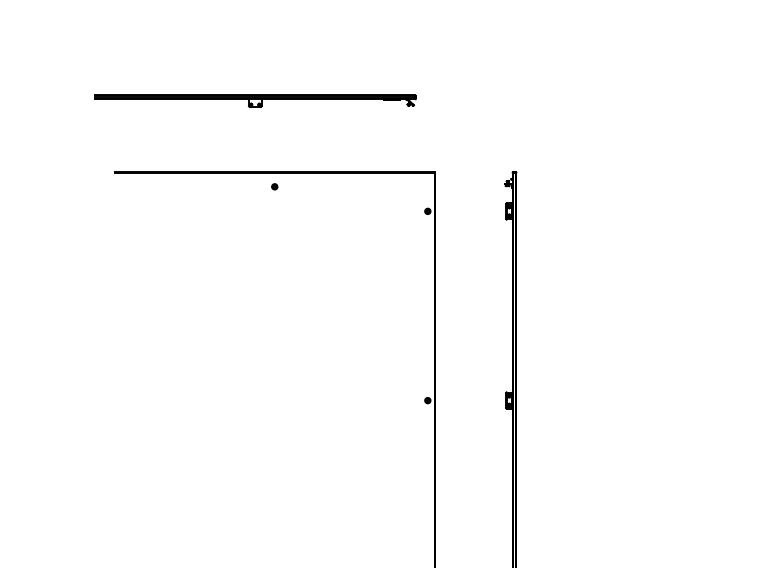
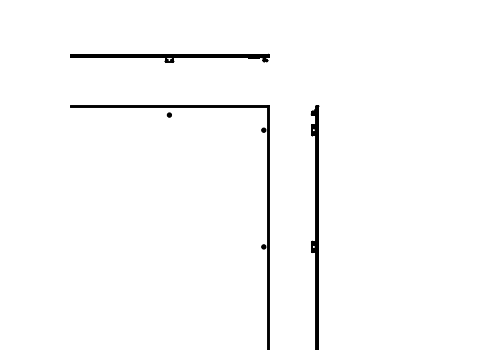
part: (255, 99) -> (169, 57), moved

